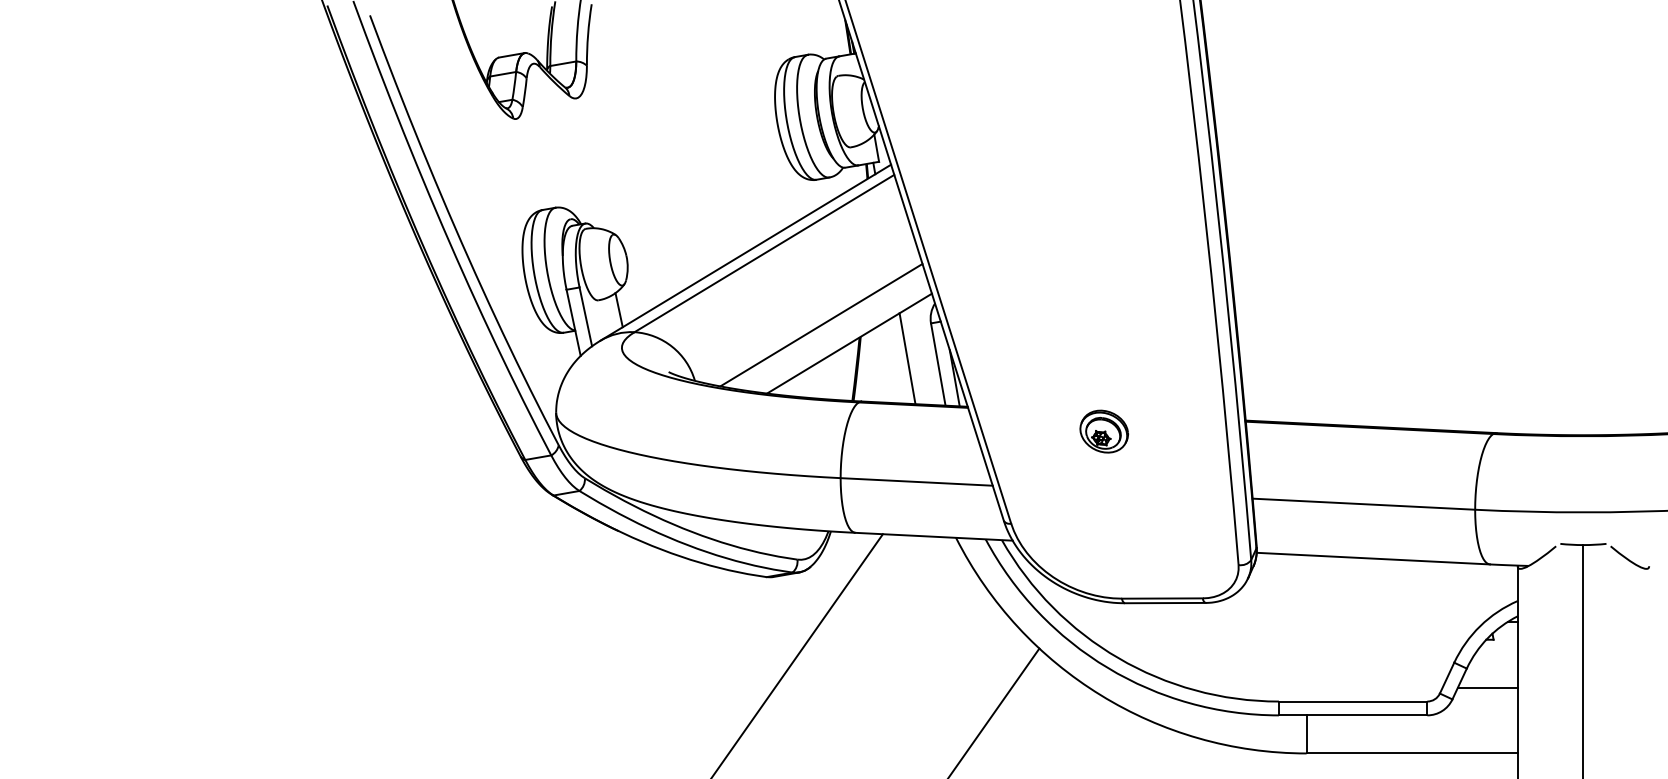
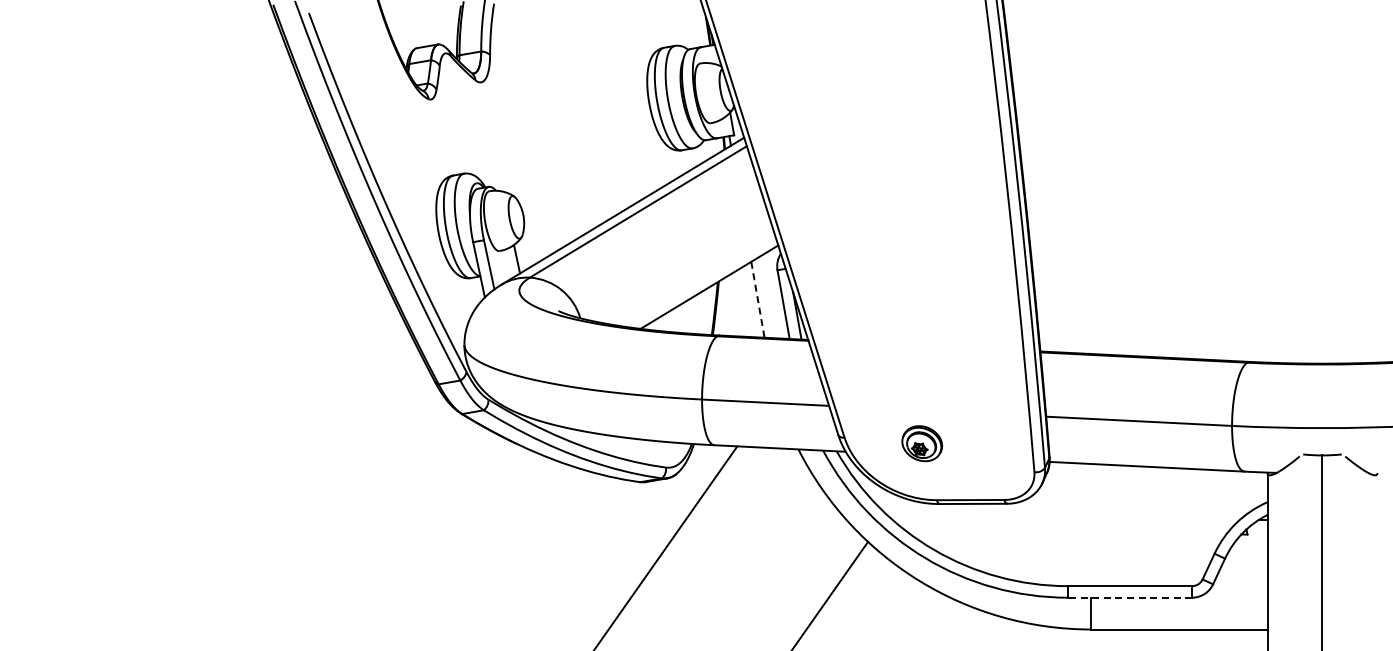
line: (820, 324) -> (685, 271), removed
line: (907, 358) -> (757, 299), solid -> dashed
part: (1104, 431) -> (922, 443), moved
line: (1487, 687) -> (1242, 574), removed
line: (1352, 715) -> (1129, 597), solid -> dashed

